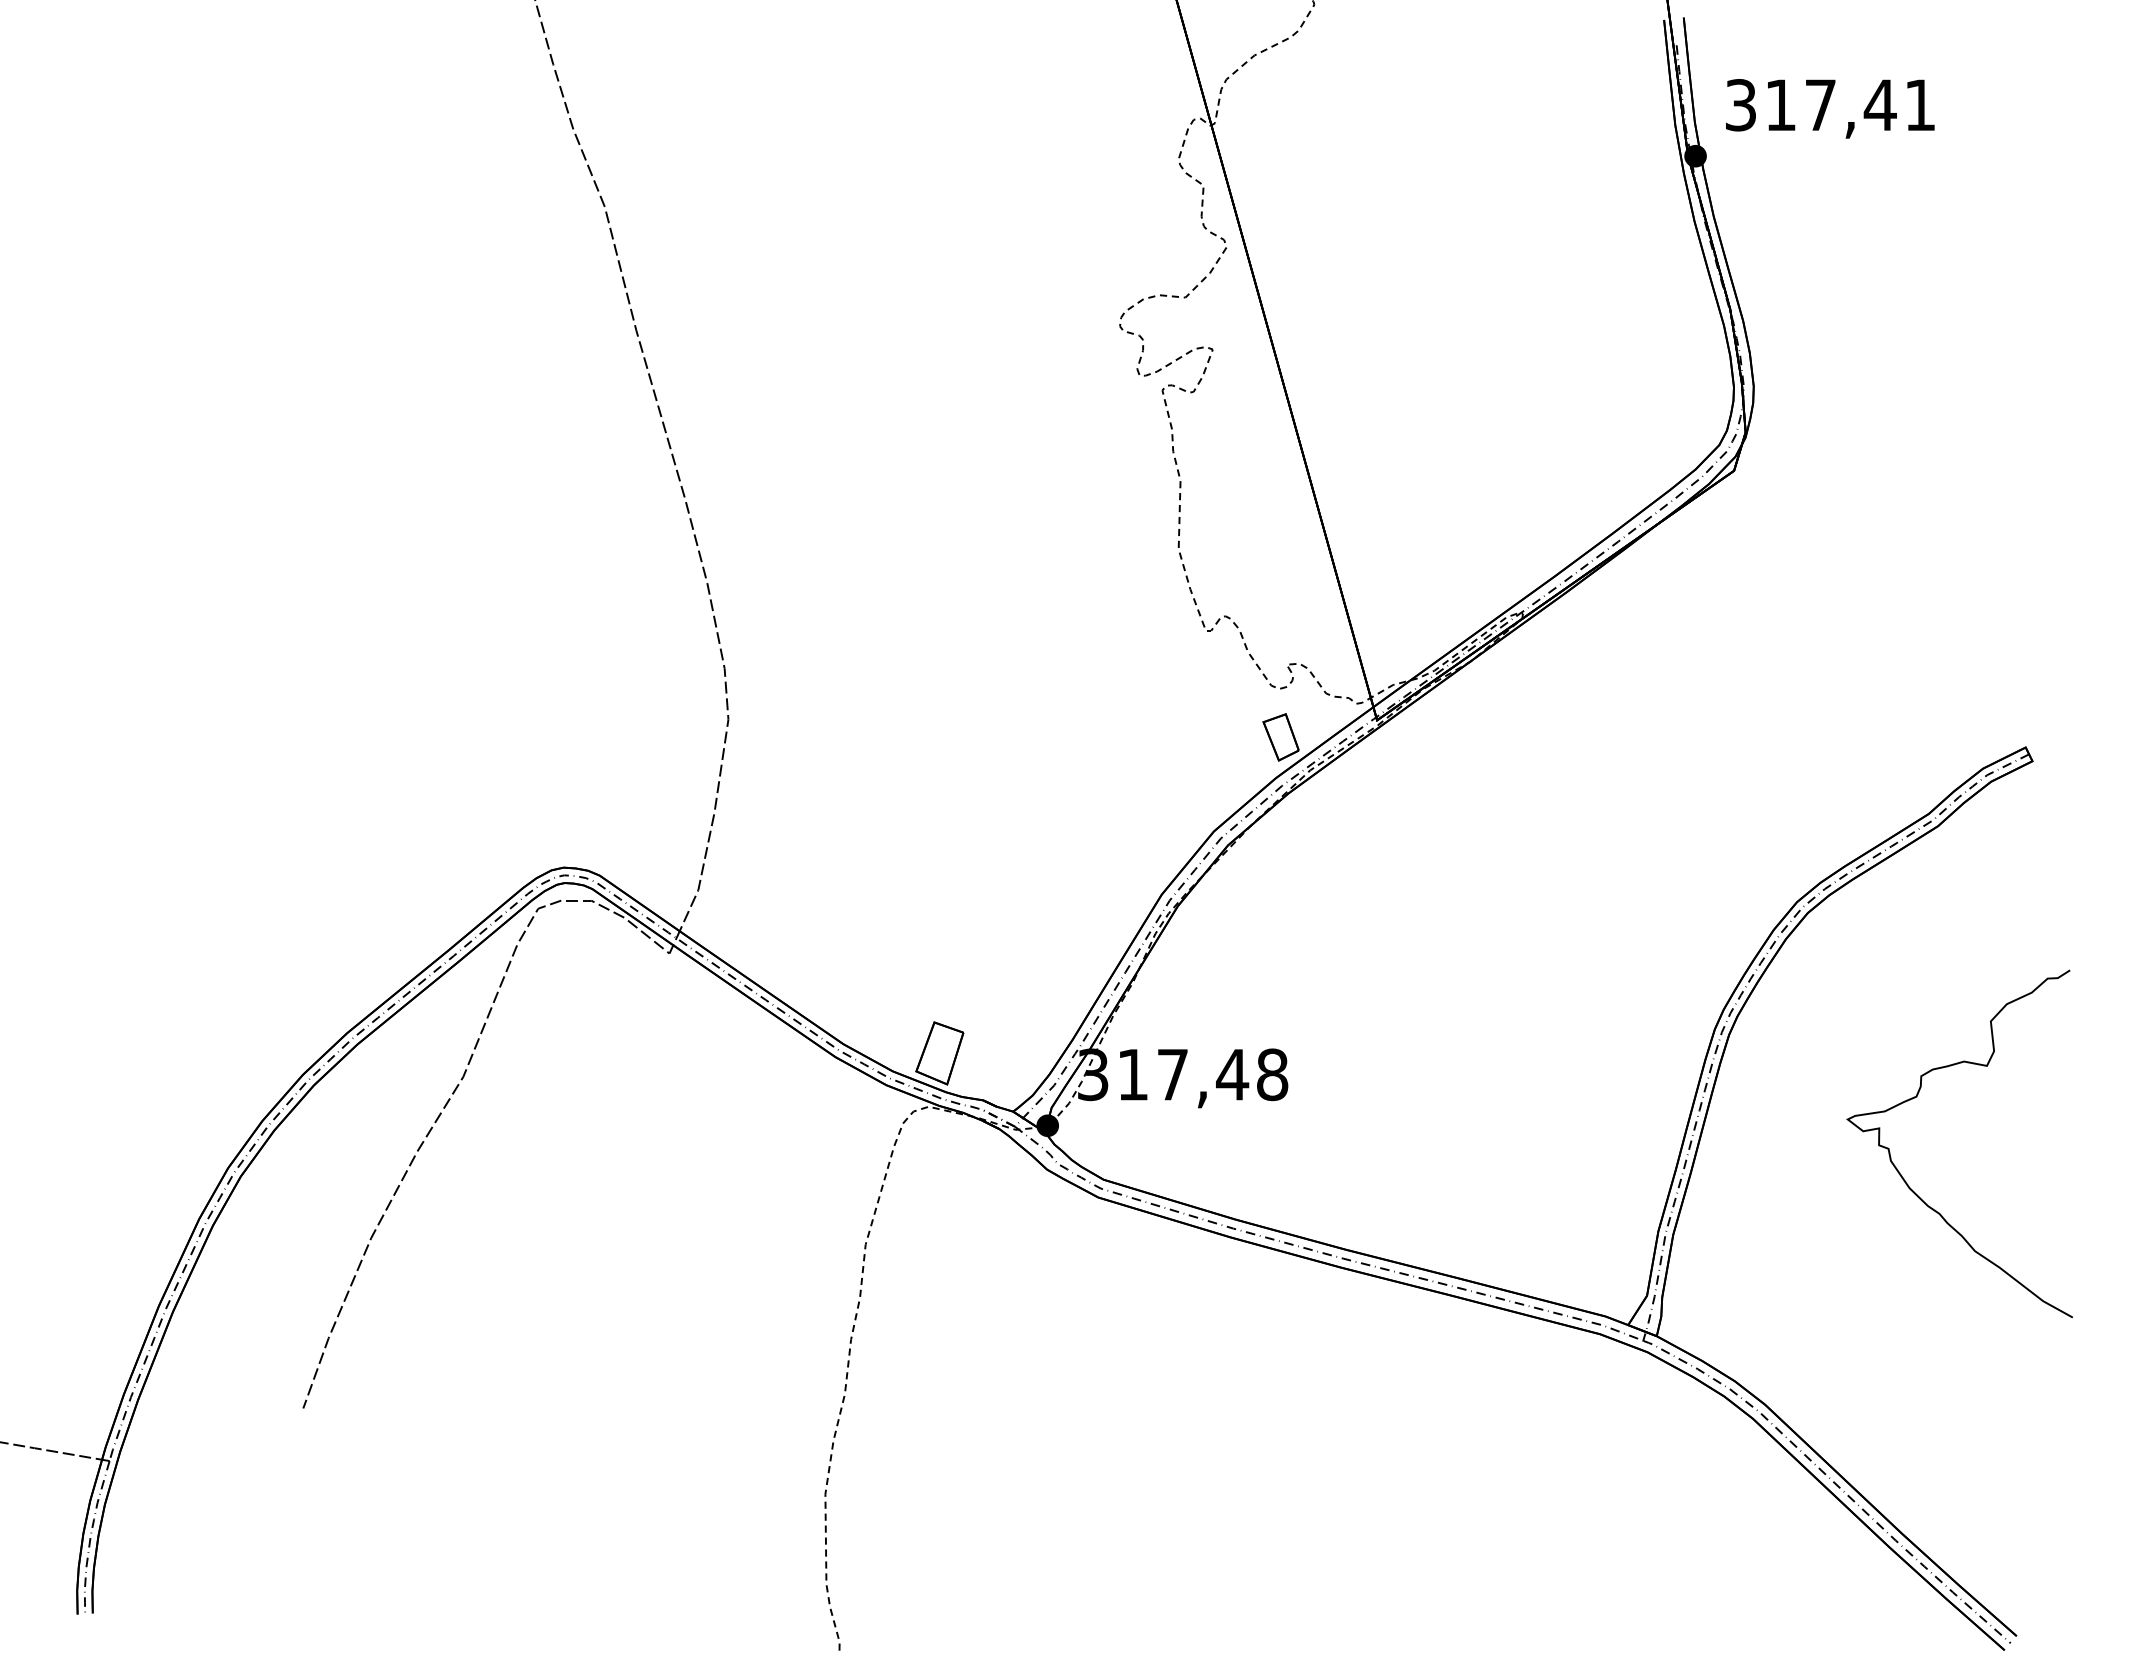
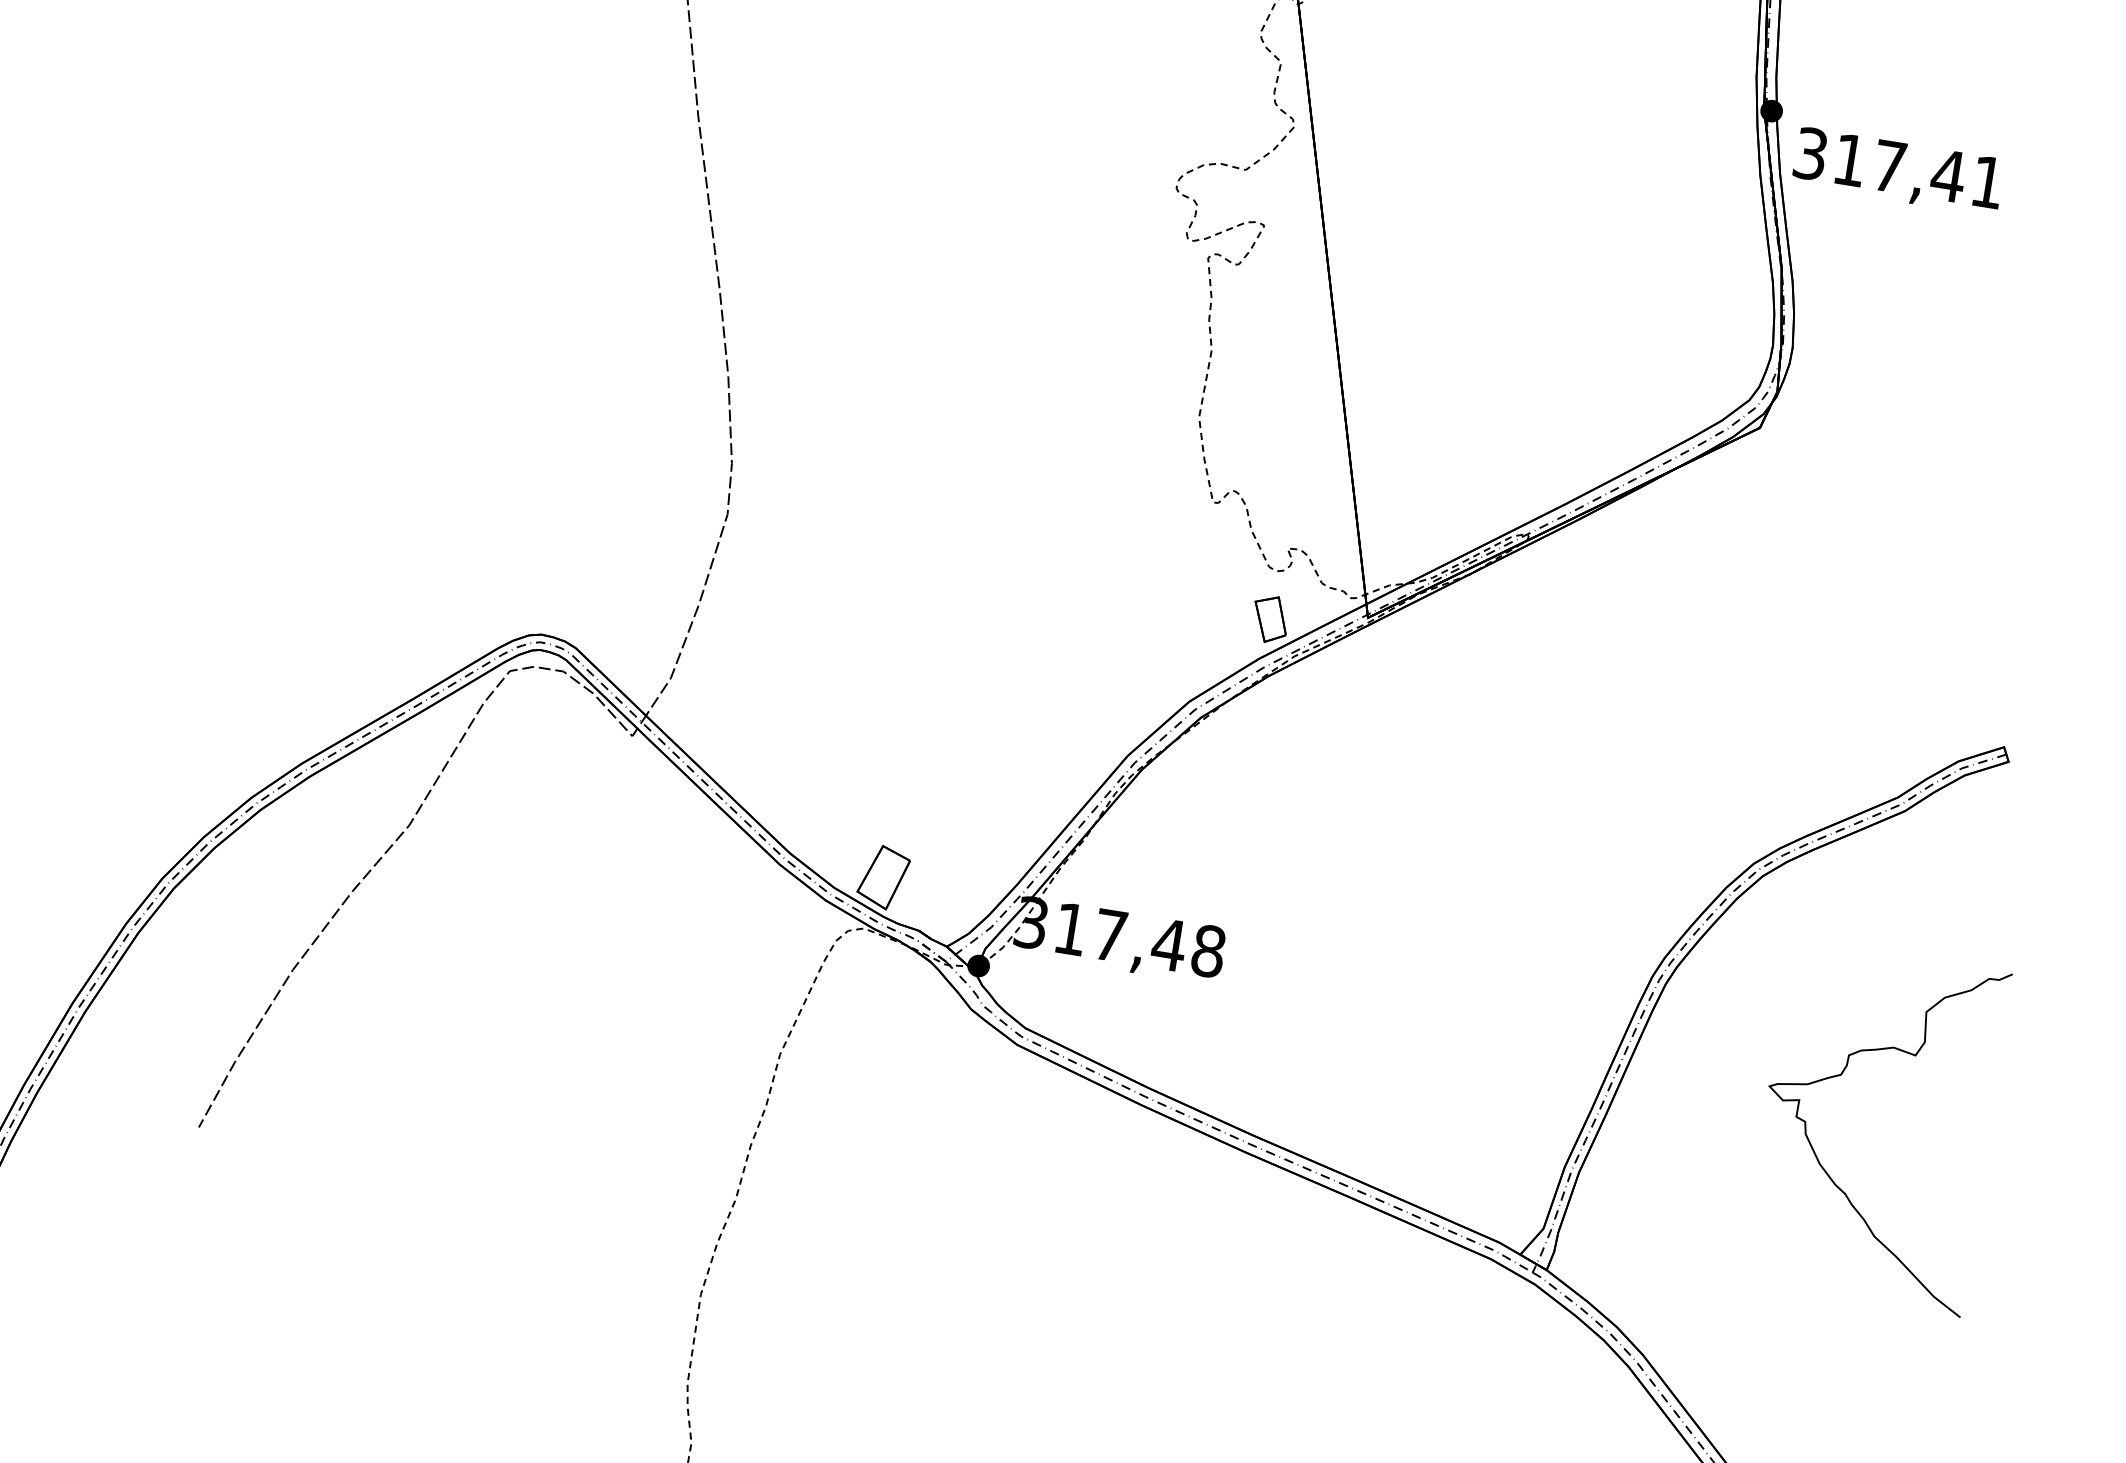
text: (1830, 108) -> (1898, 171), moved

